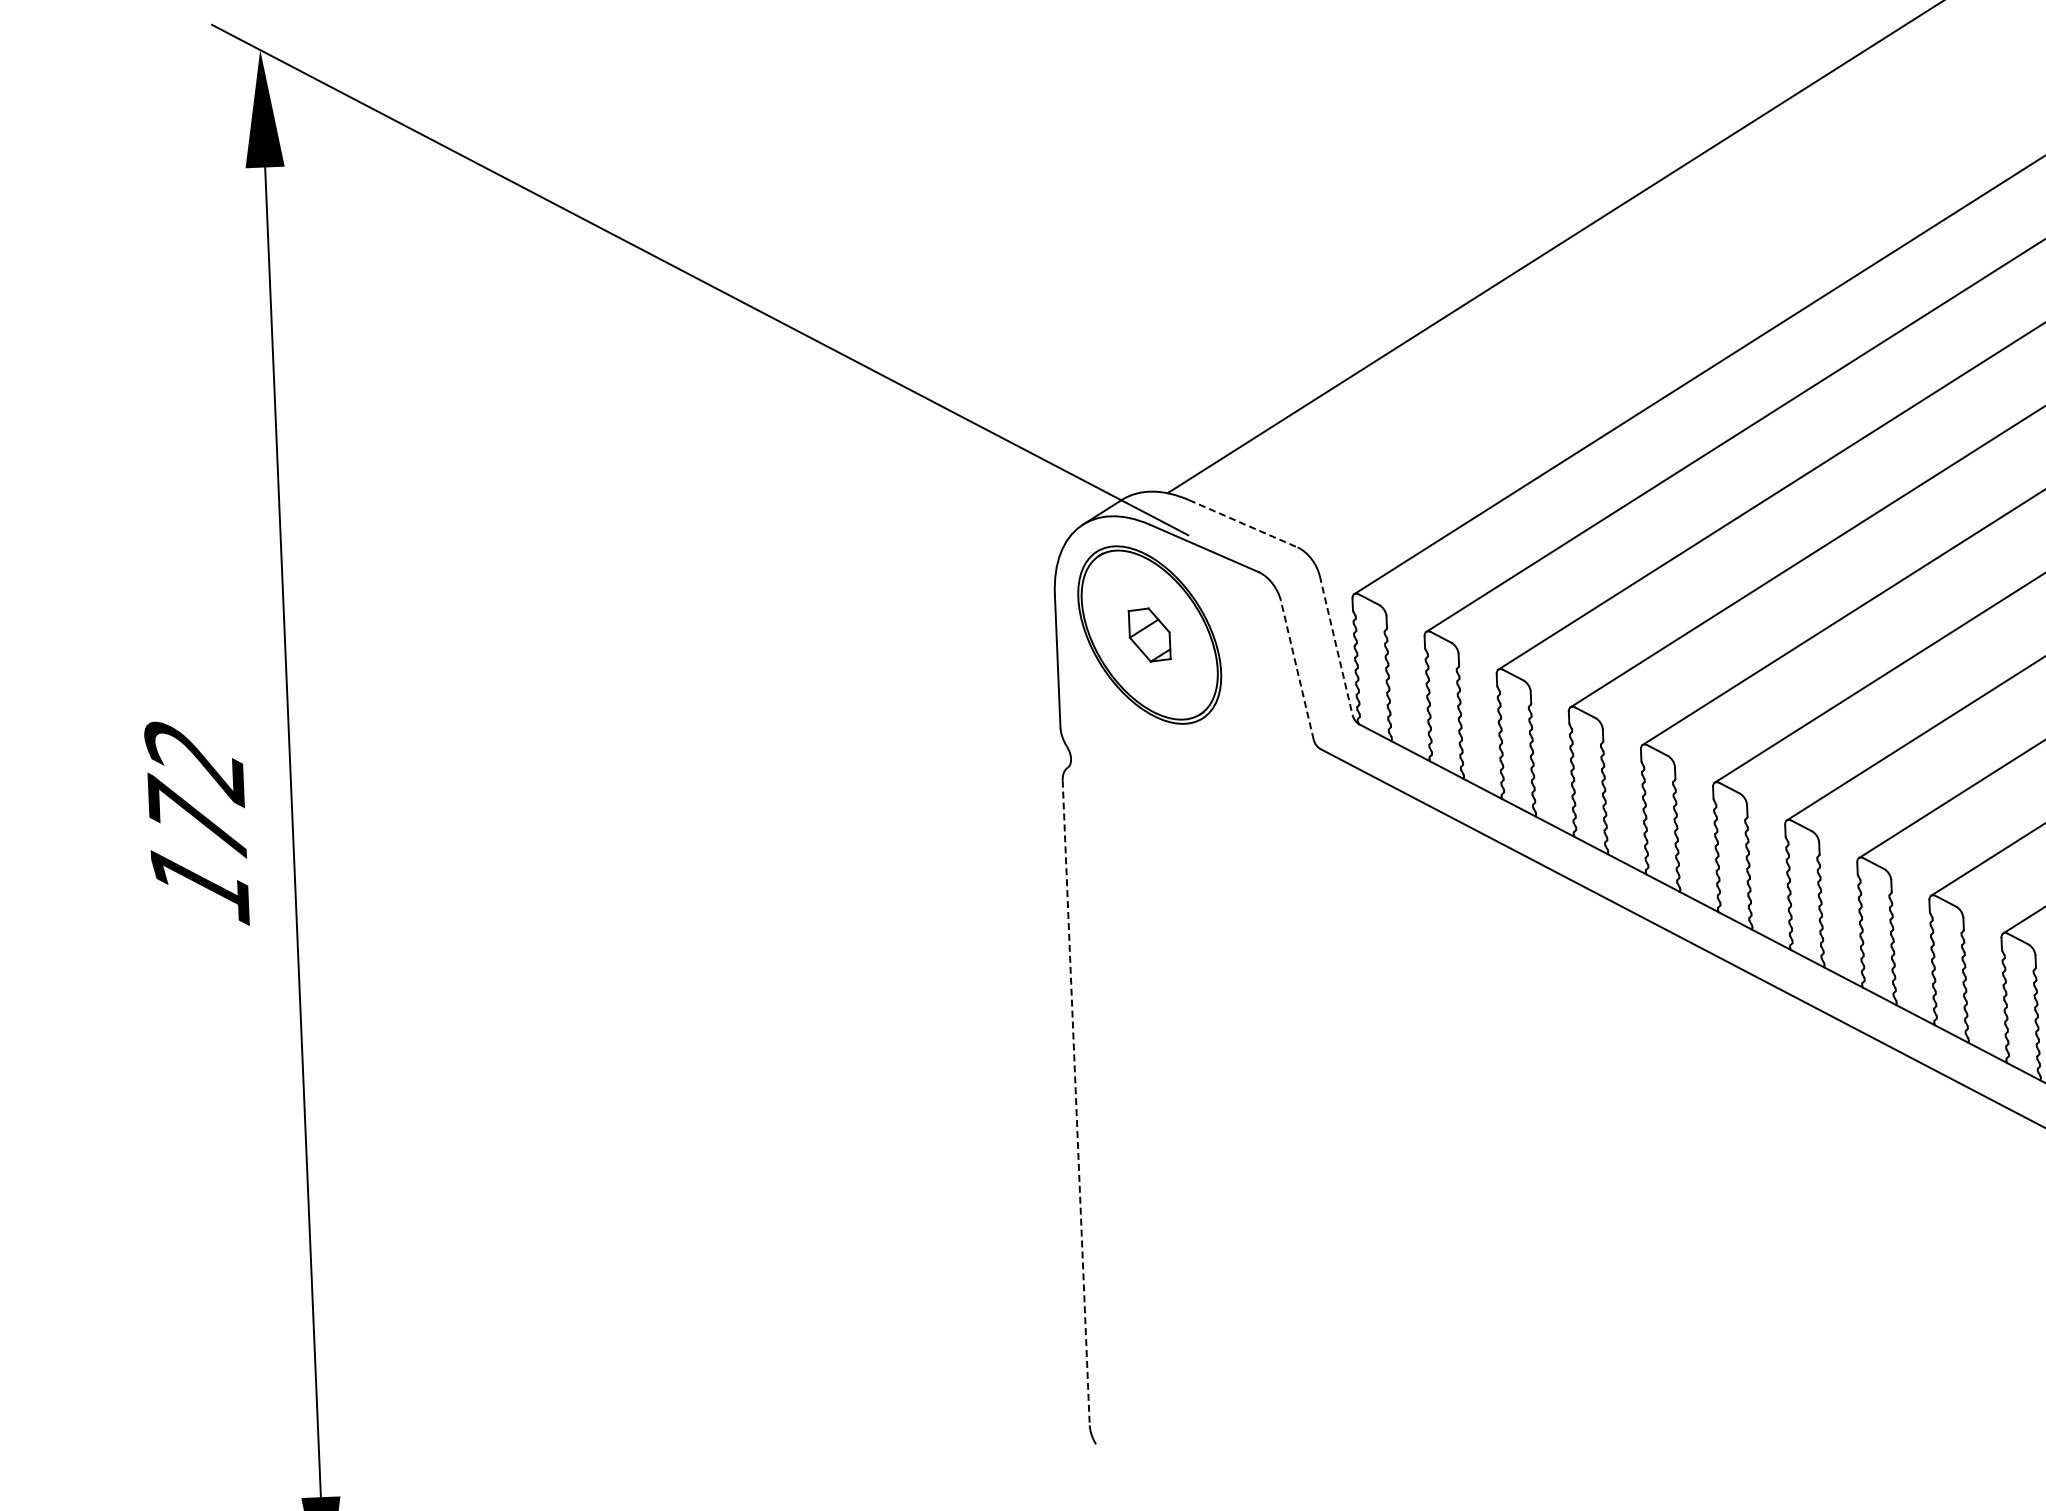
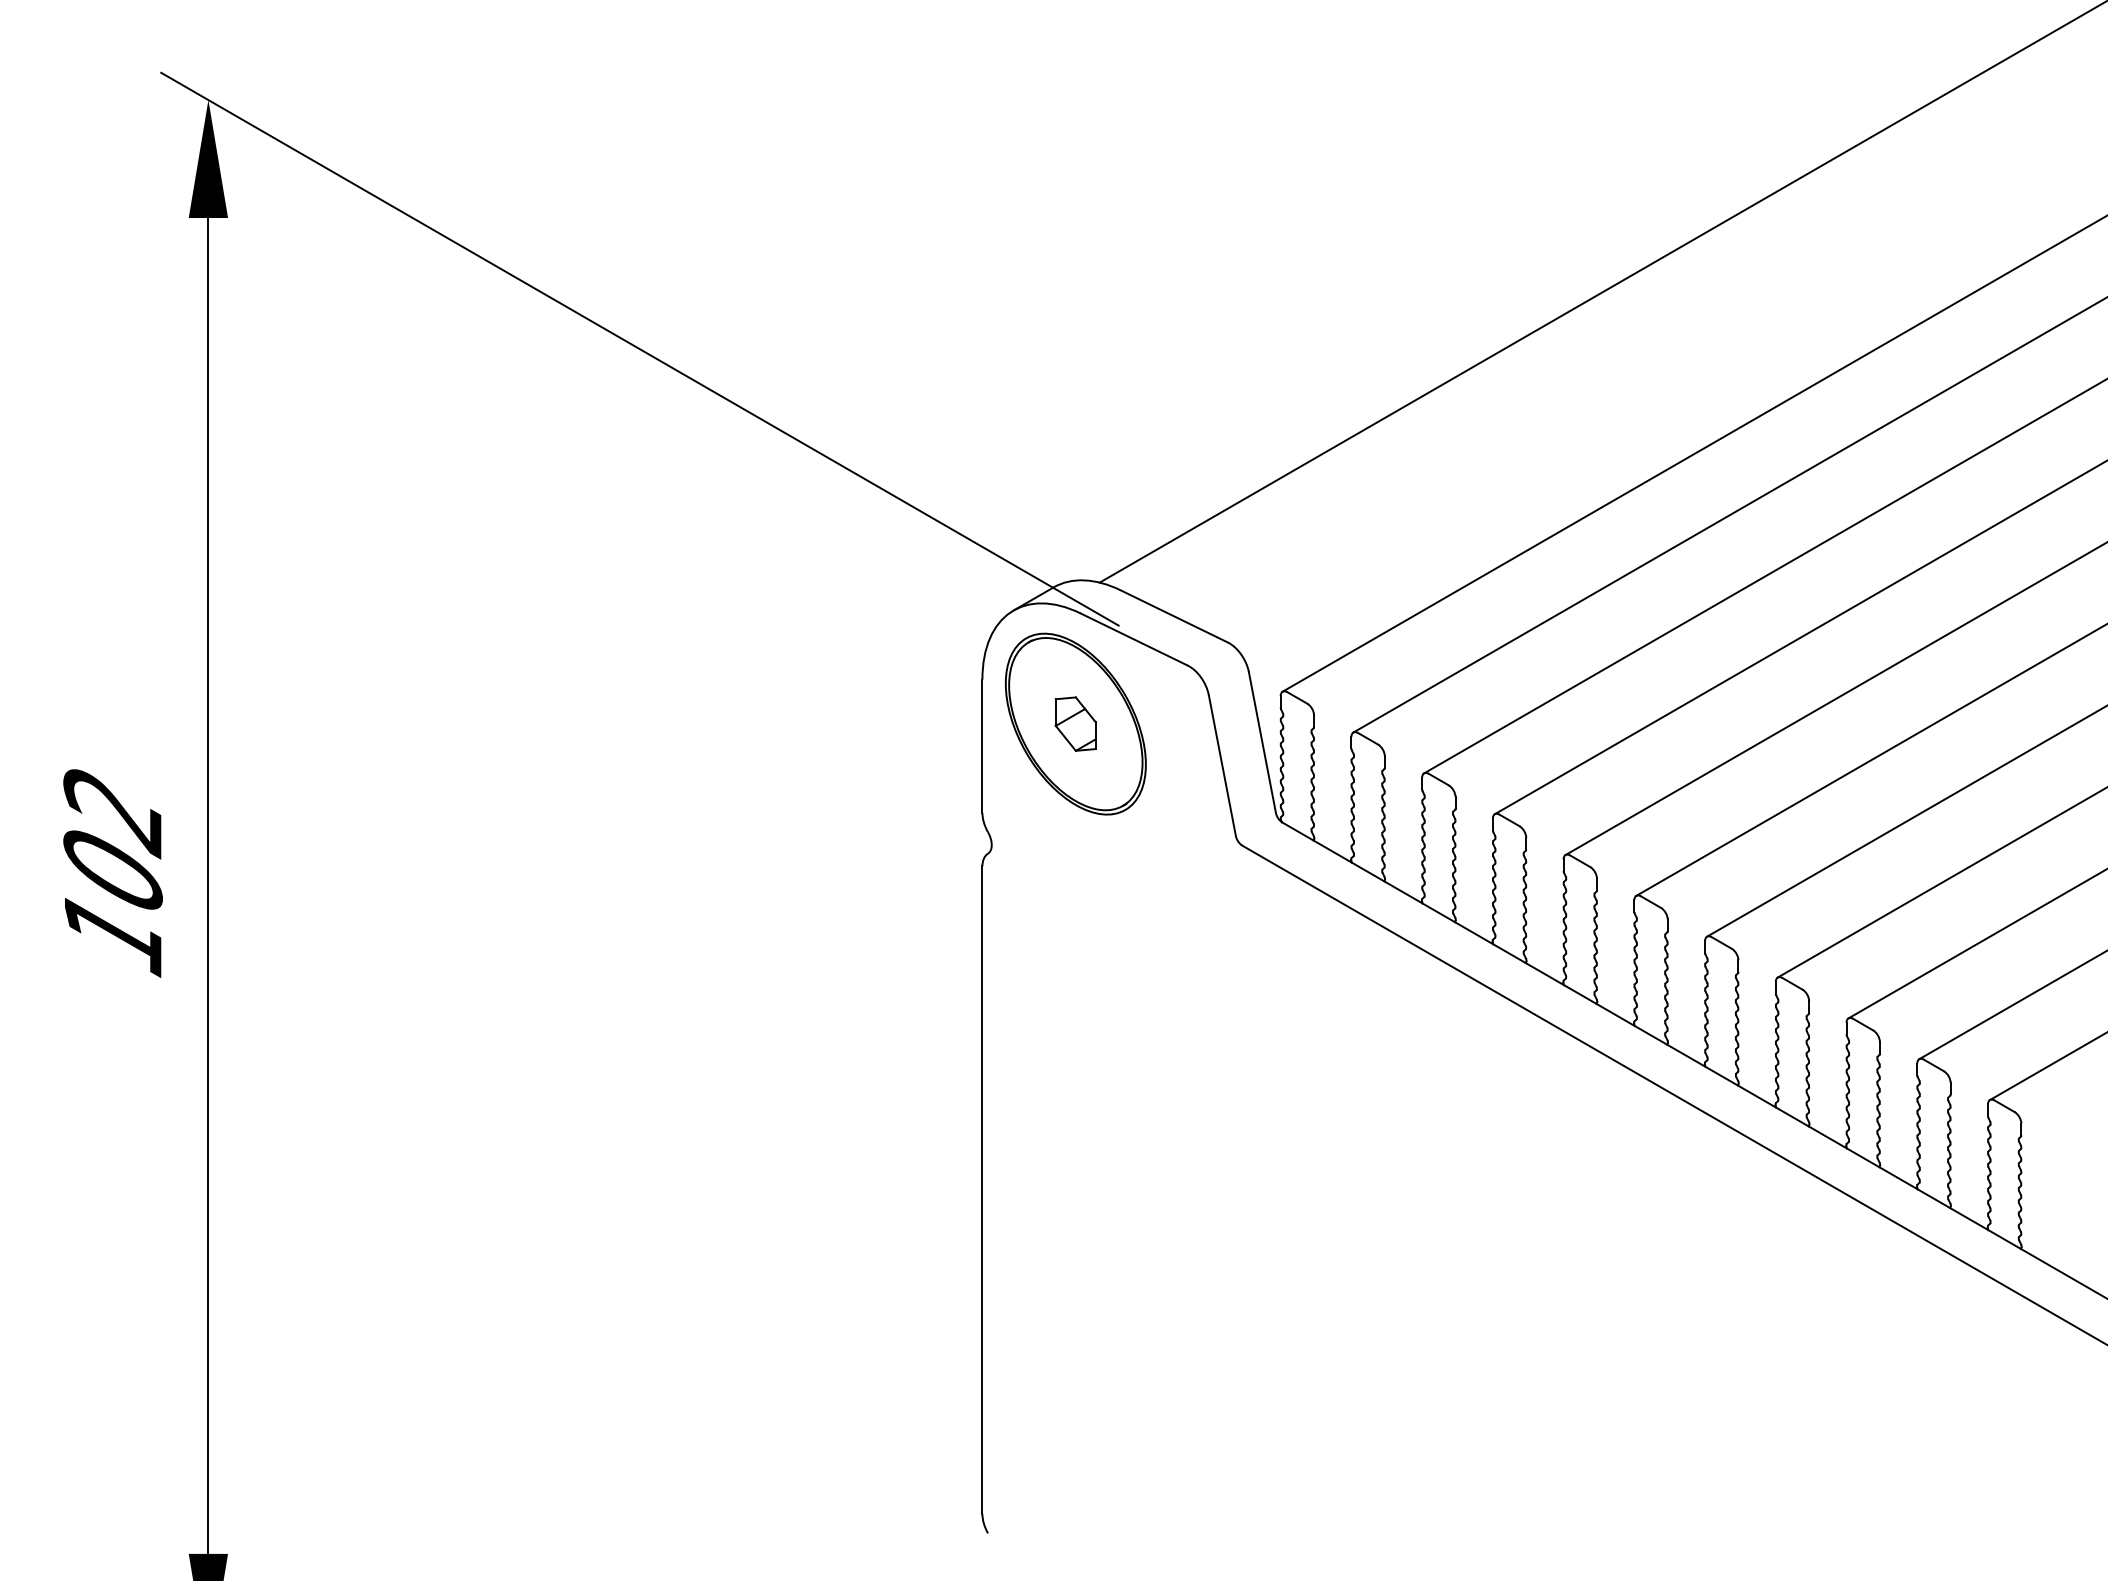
line: (1243, 523) -> (1174, 616), dashed -> solid
line: (1336, 645) -> (1262, 742), dashed -> solid
line: (1297, 670) -> (1222, 765), dashed -> solid
text: (196, 815) -> (112, 865), 172 -> 102
line: (1076, 1103) -> (982, 1190), dashed -> solid

